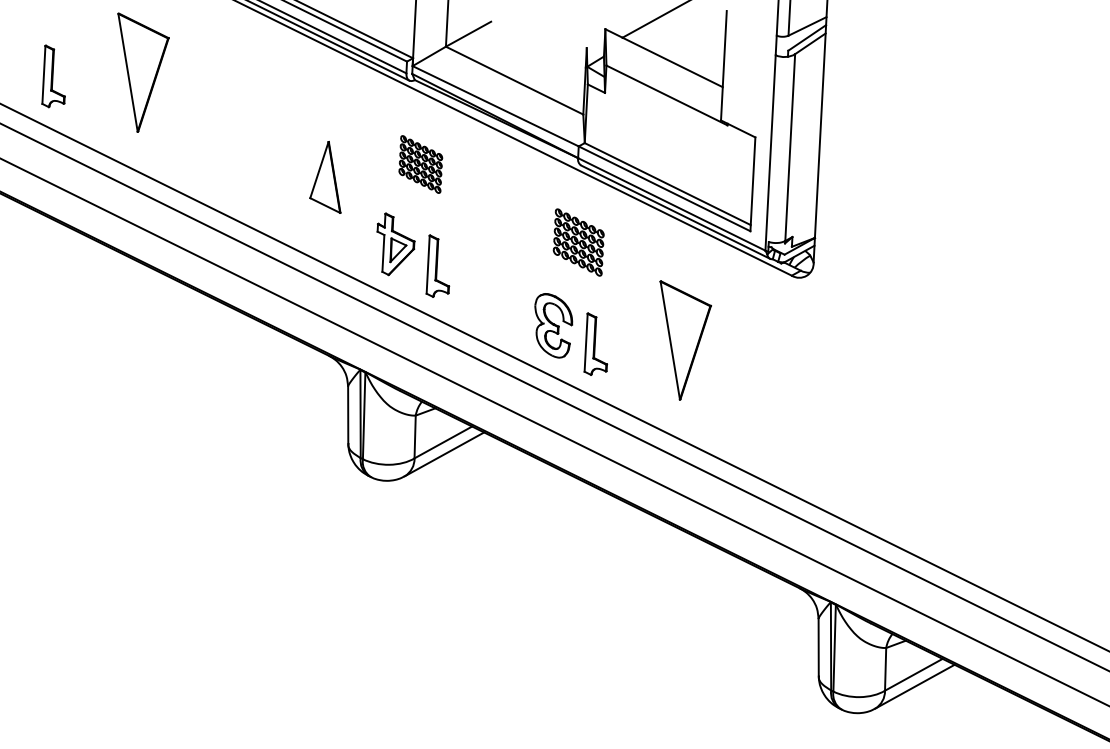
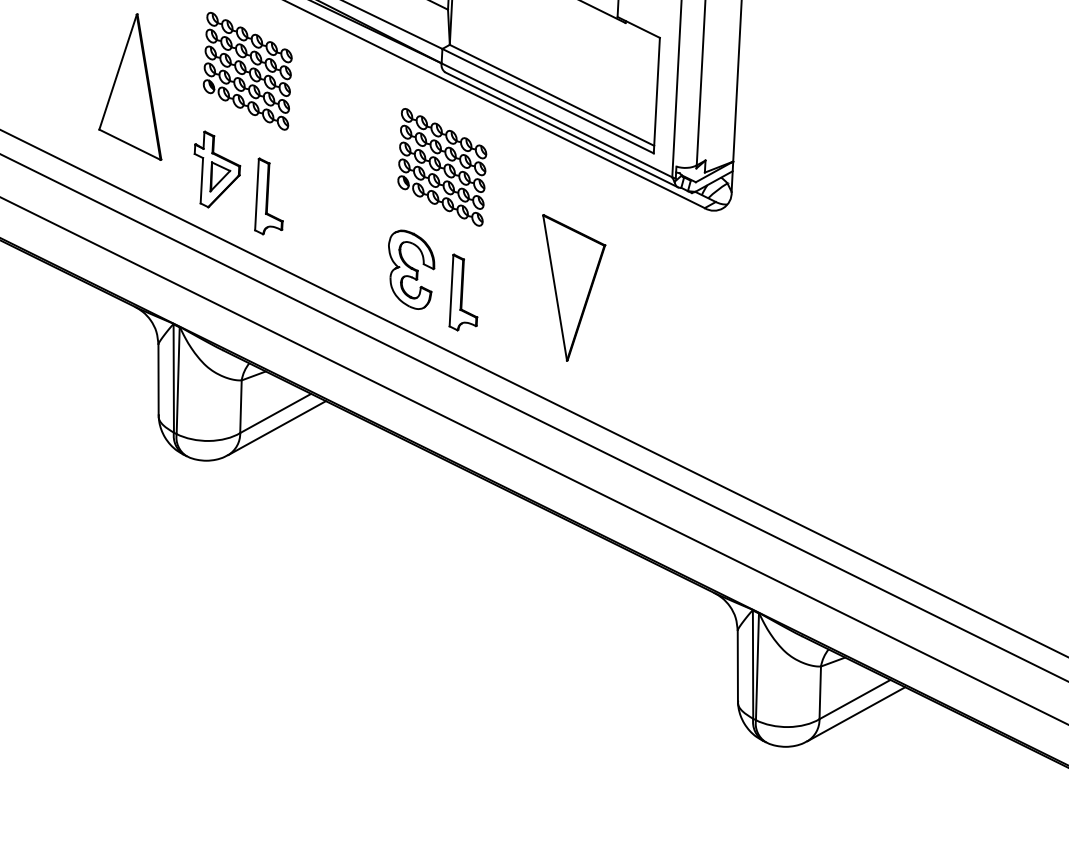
part: (420, 164) -> (247, 71), size x1.67
part: (325, 177) -> (130, 87), size x1.67
part: (578, 242) -> (442, 167), size x1.43

